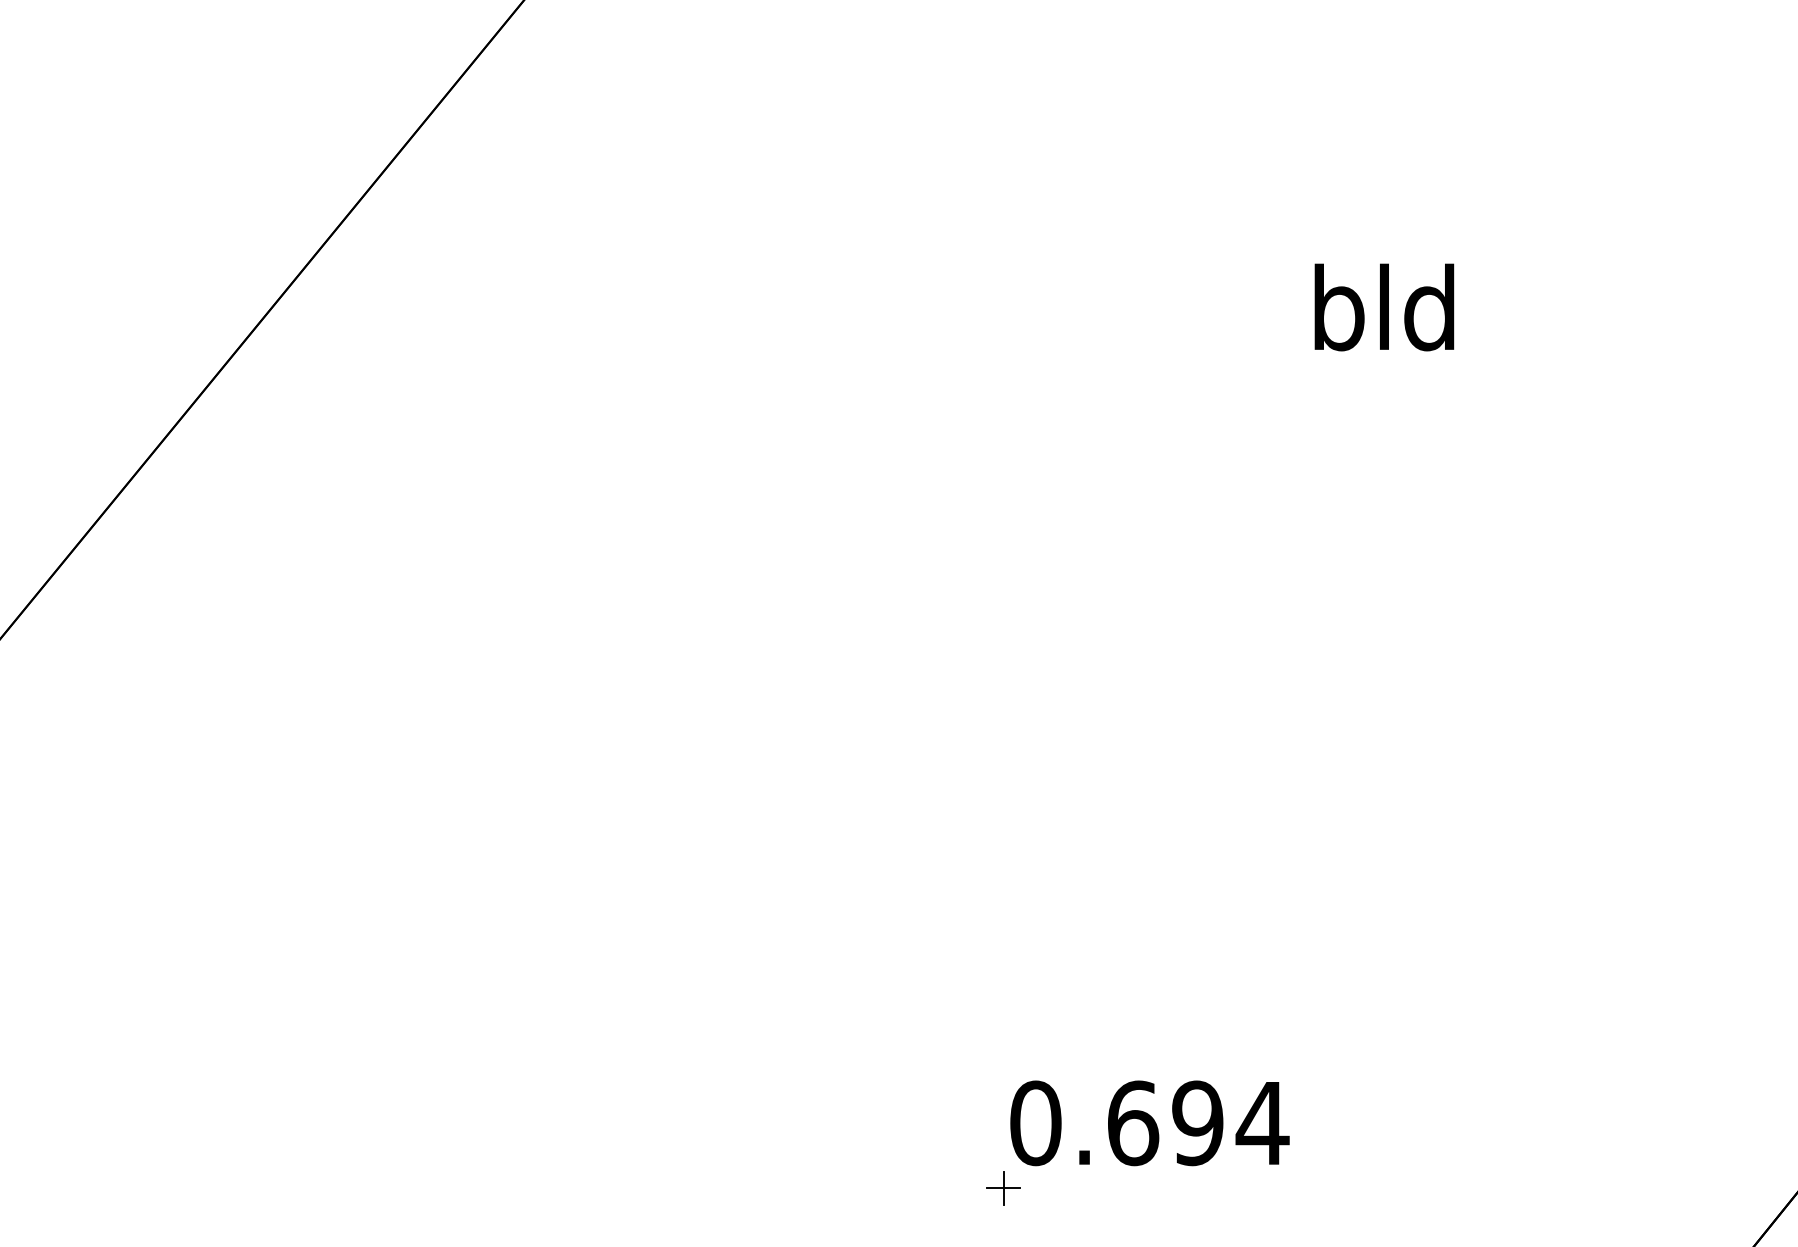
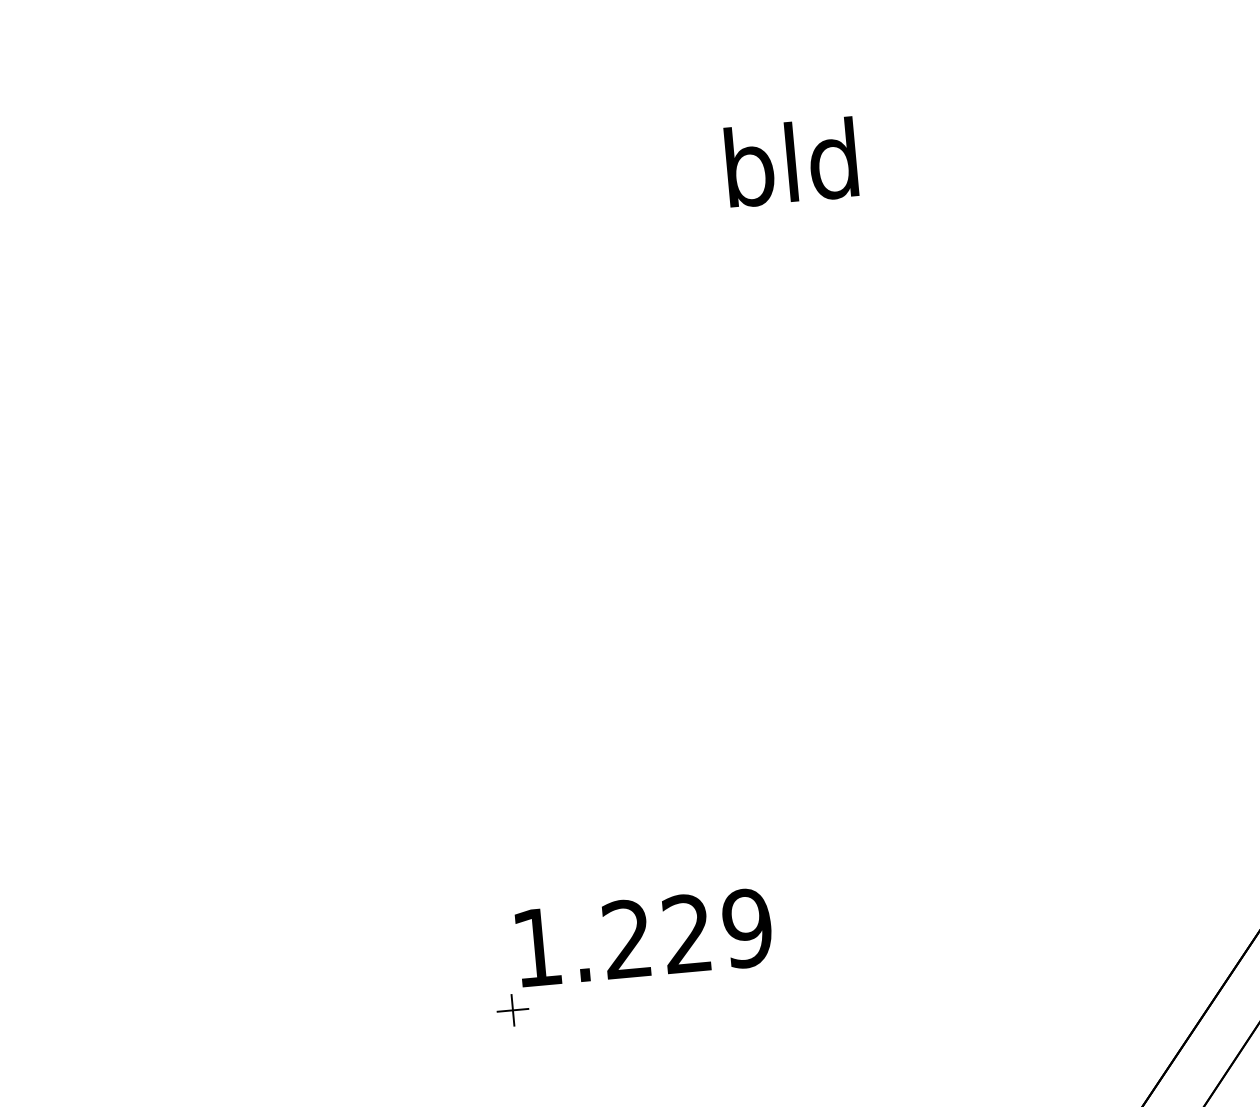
text: (1149, 1123) -> (642, 938), 0.694 -> 1.229

